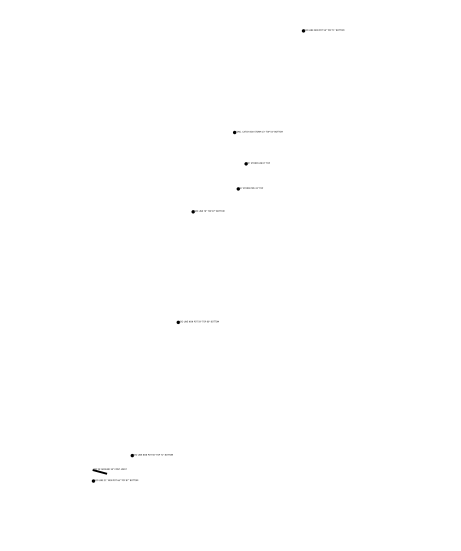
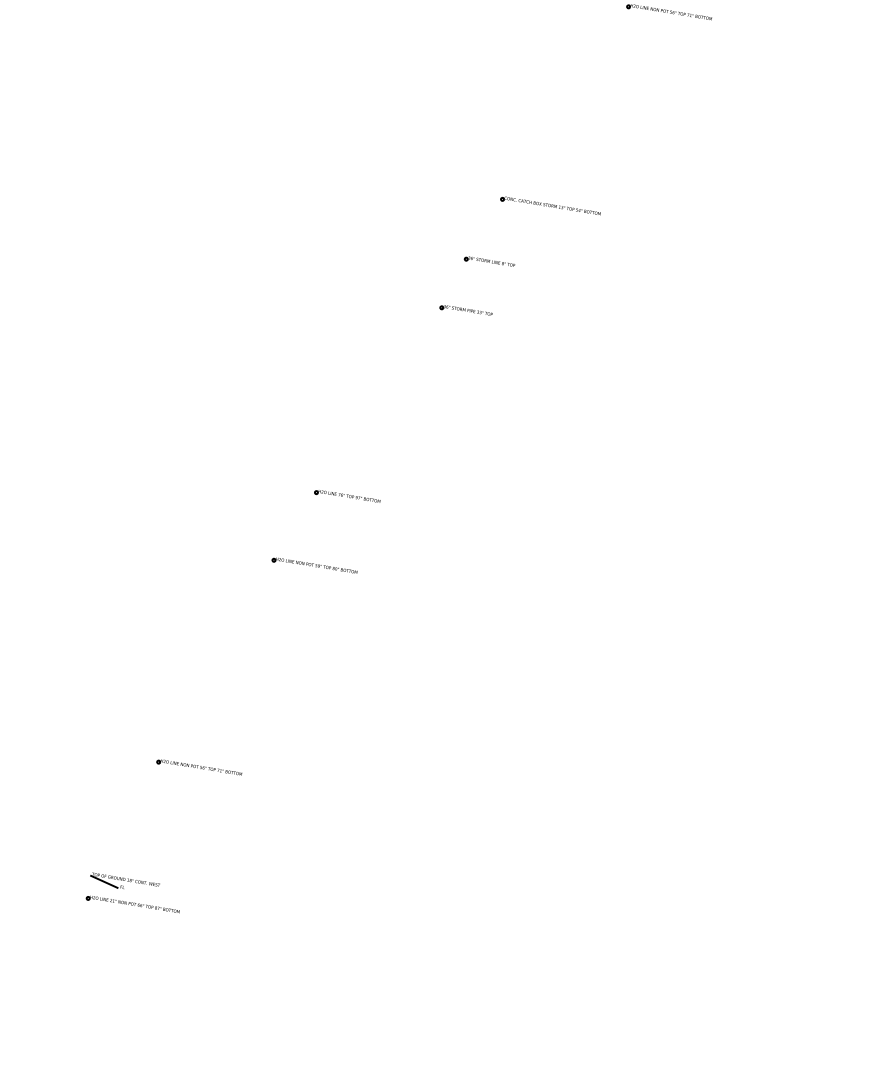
part: (257, 132) -> (549, 207), moved
part: (207, 211) -> (345, 496), moved
part: (151, 455) -> (197, 768), moved
part: (114, 475) -> (133, 894), moved

